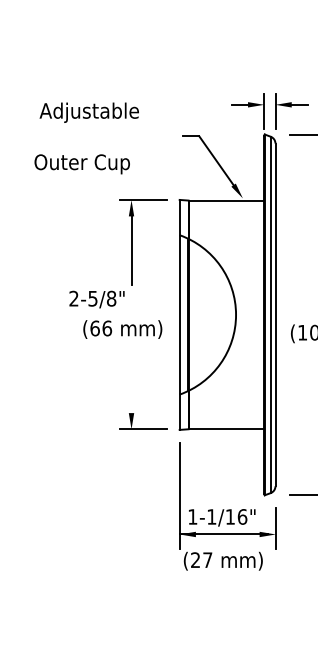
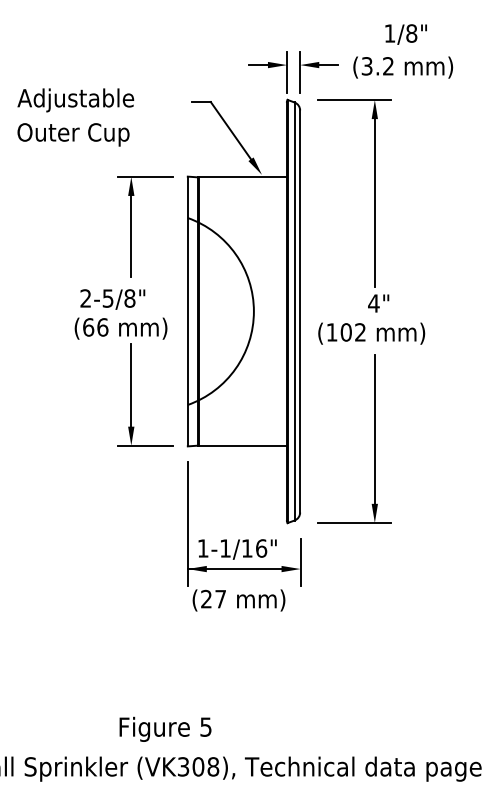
text: (89, 112) -> (75, 100), moved
text: (96, 299) -> (112, 299), moved
line: (131, 377) -> (131, 385), added

